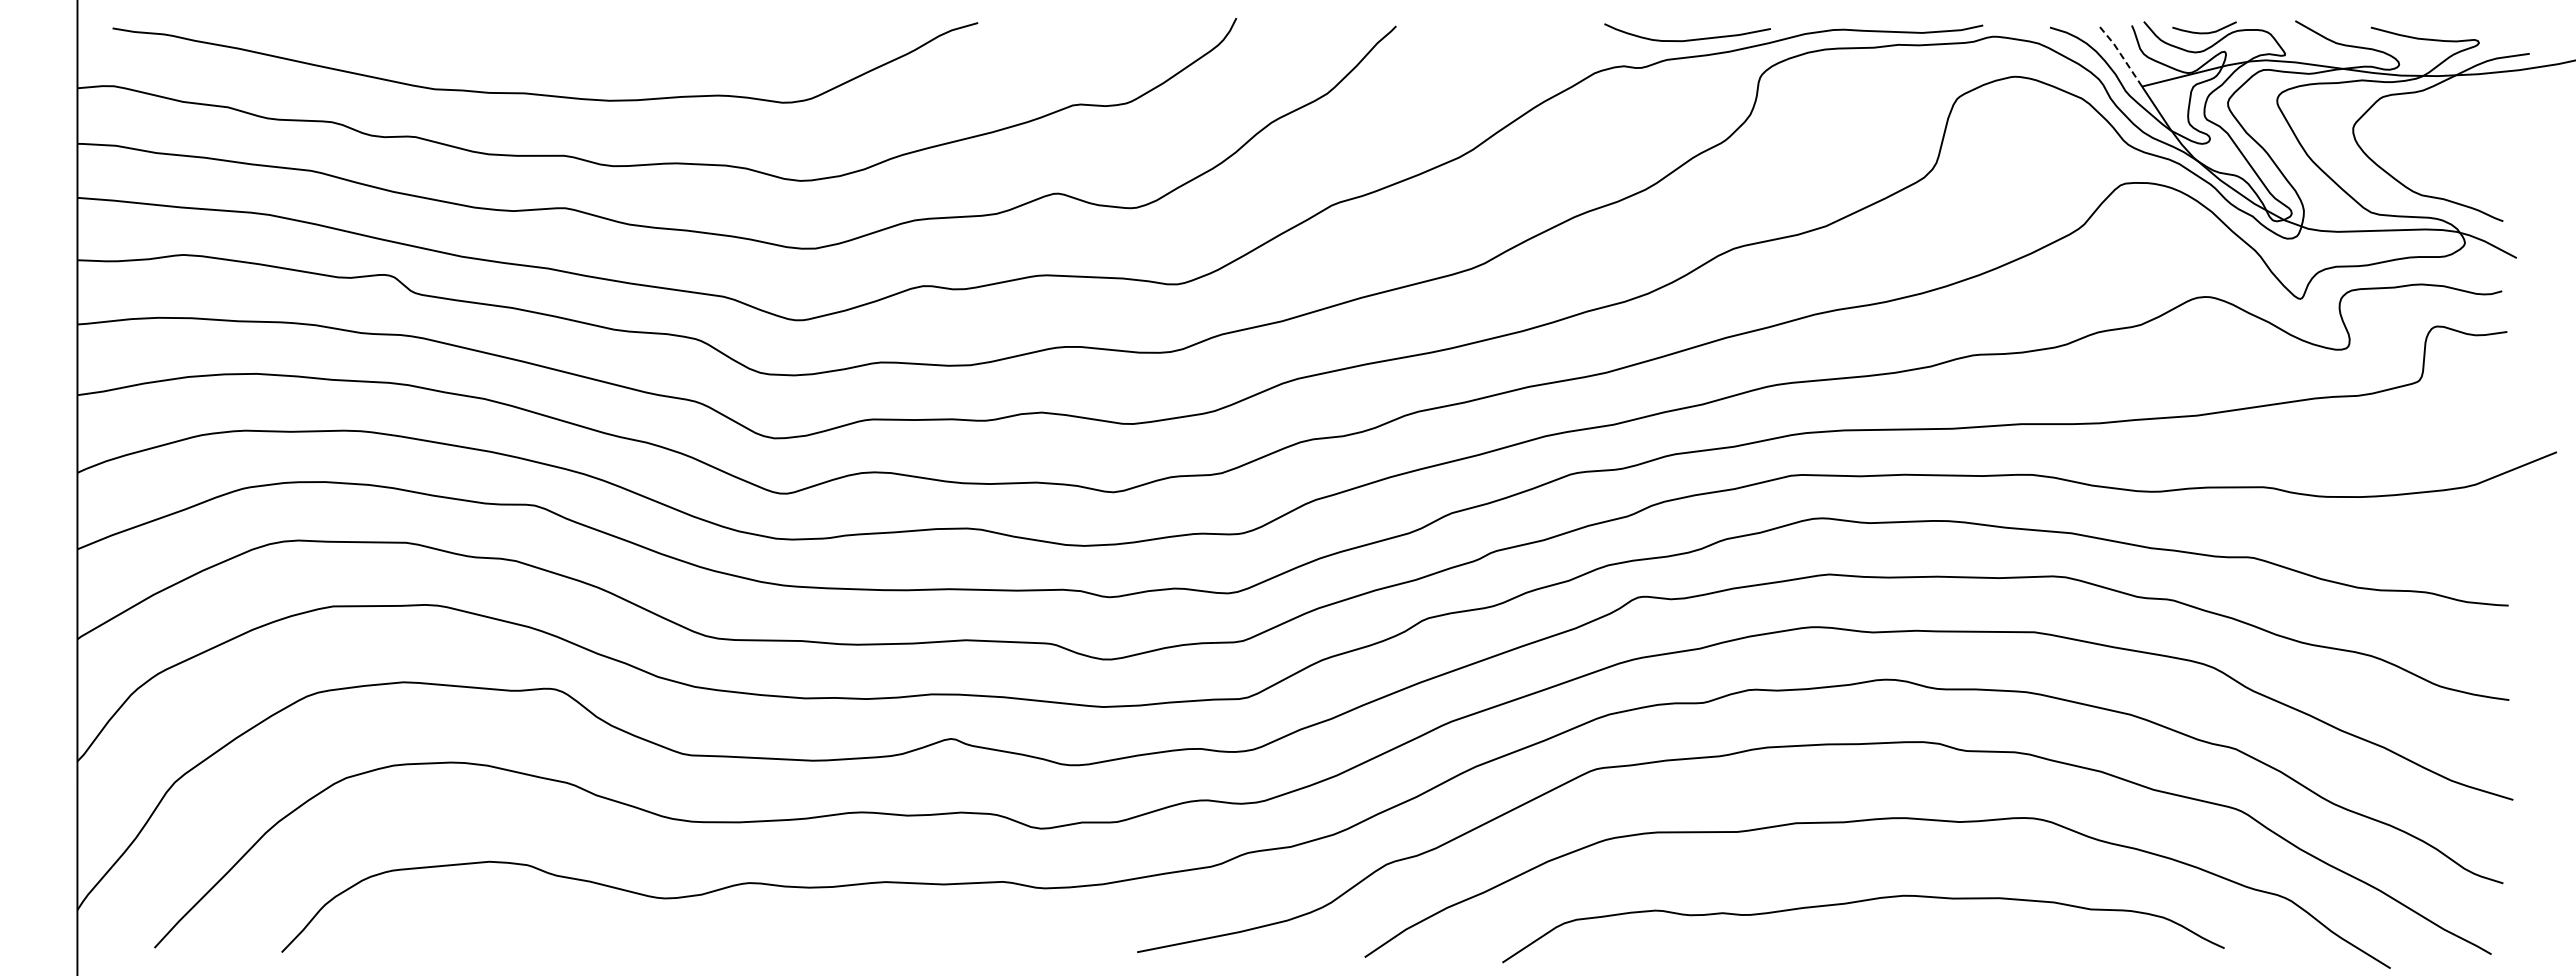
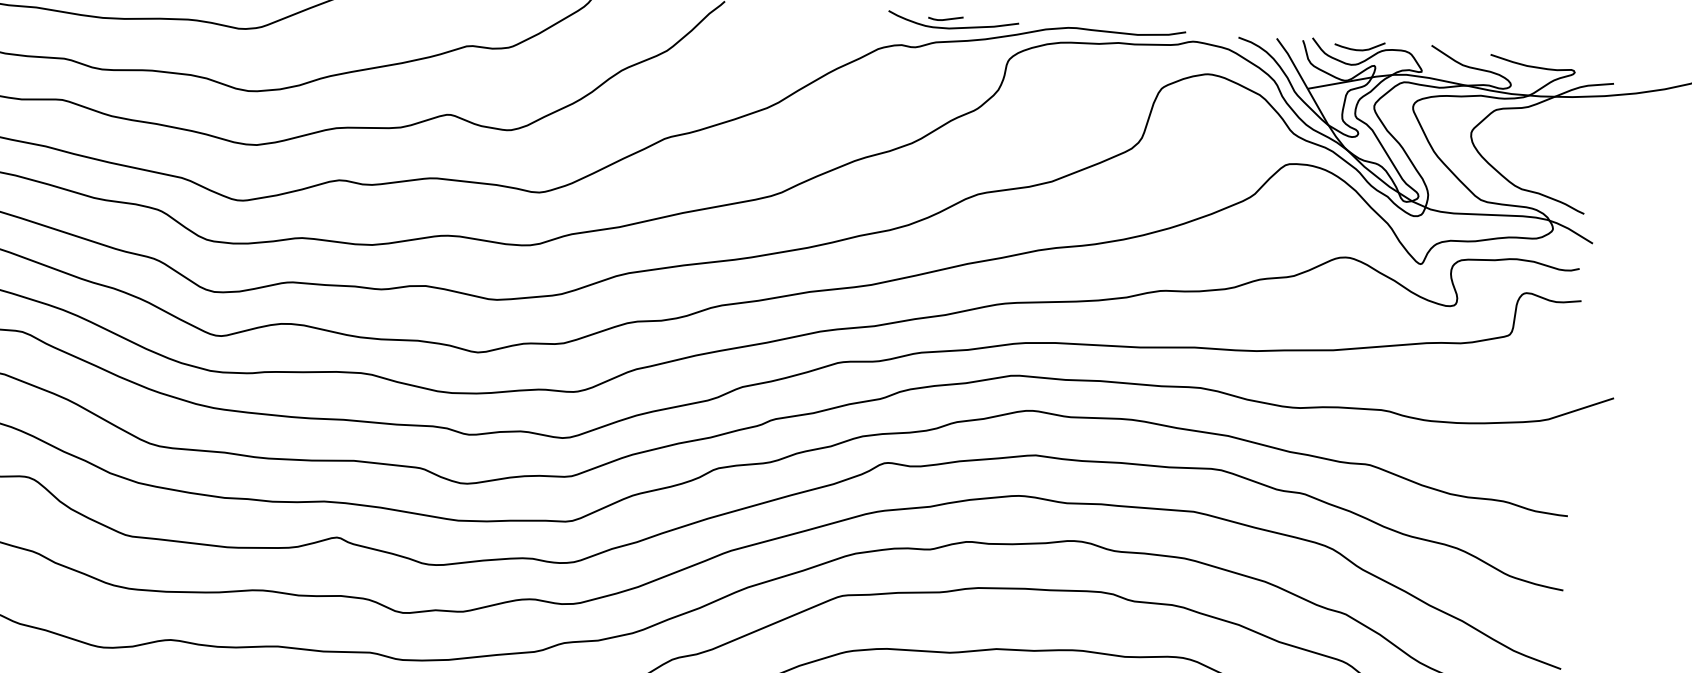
line: (1677, 29) -> (945, 19), added
line: (2120, 54) -> (1292, 62), dashed -> solid

